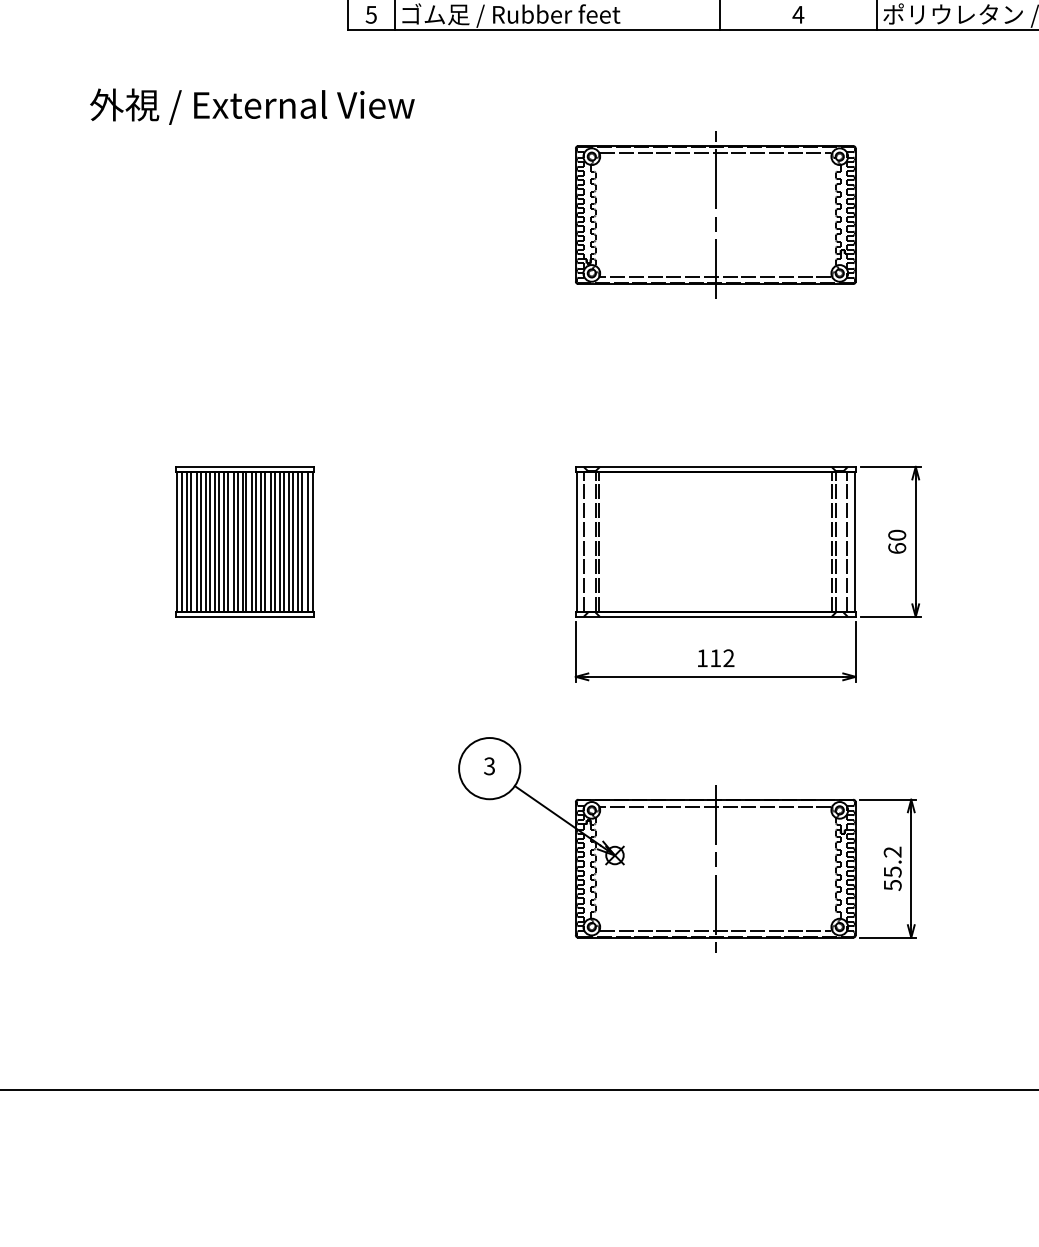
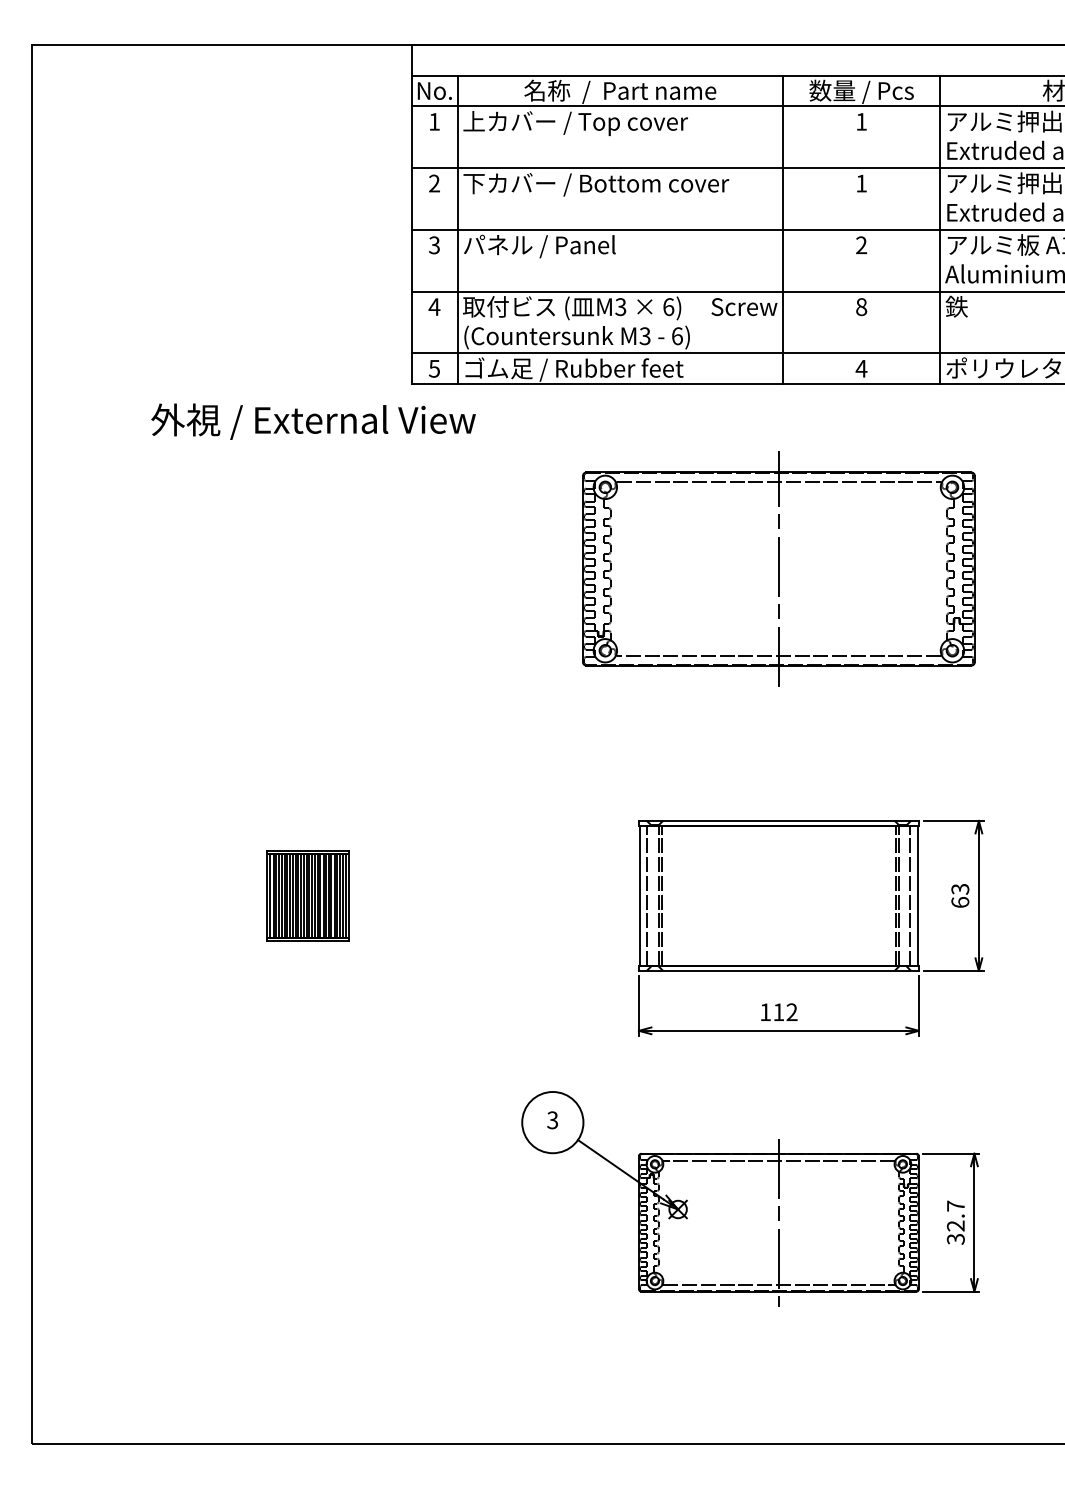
text: (252, 106) -> (313, 421), moved
part: (715, 214) -> (778, 568), size x1.4
text: (897, 534) -> (960, 888), 60 -> 63
part: (244, 541) -> (307, 895), size x0.6
text: (892, 868) -> (955, 1222), 55.2 -> 32.7

